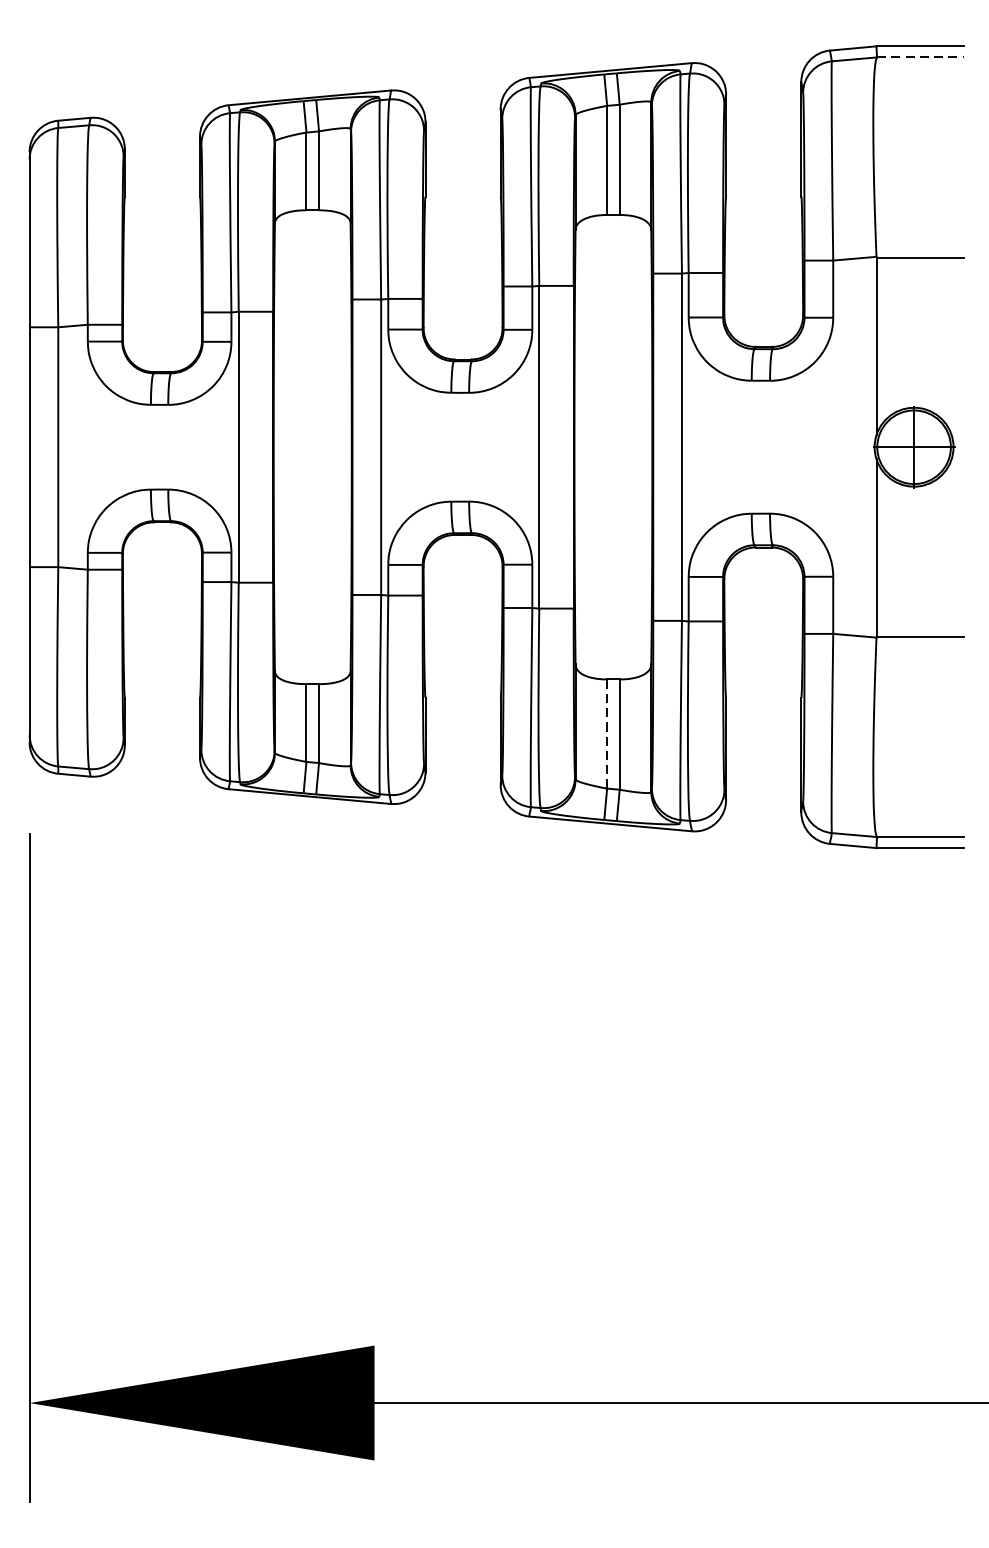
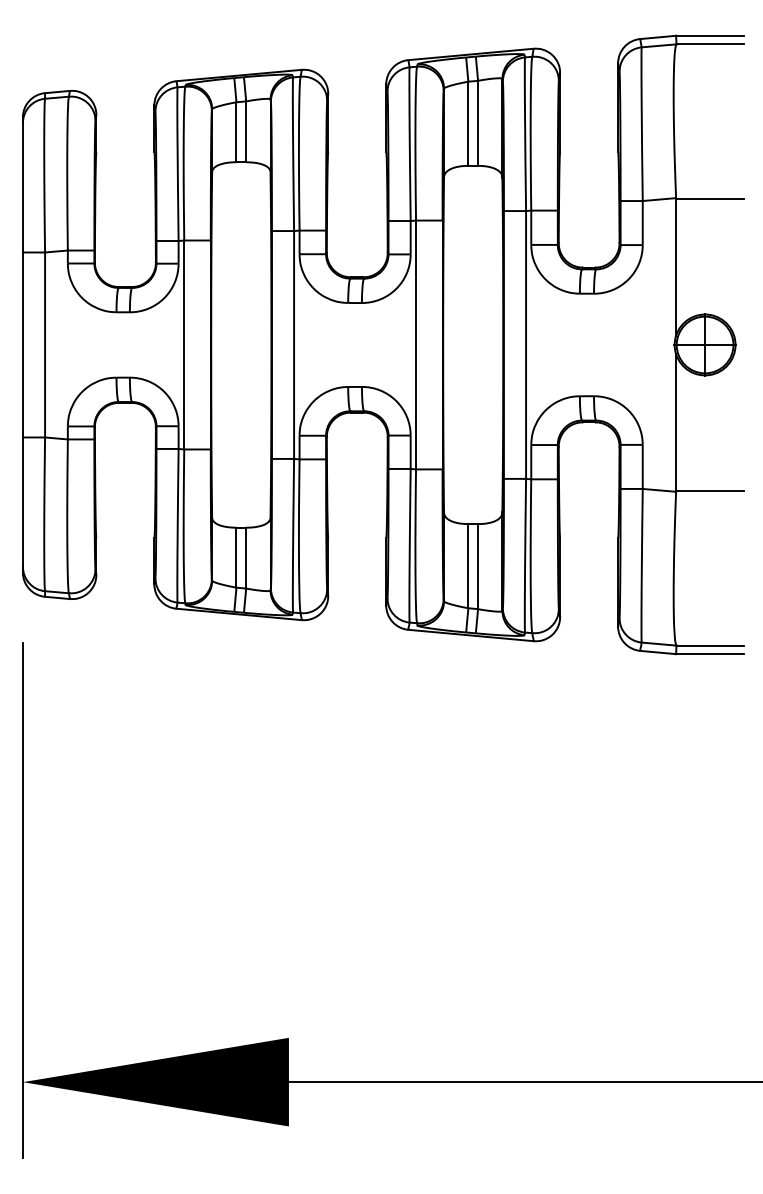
line: (921, 57) -> (710, 44), dashed -> solid
line: (607, 733) -> (468, 565), dashed -> solid

